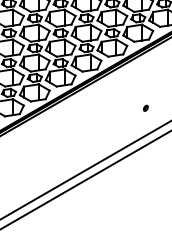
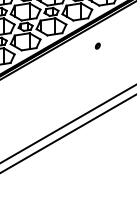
part: (145, 107) -> (97, 45), moved

